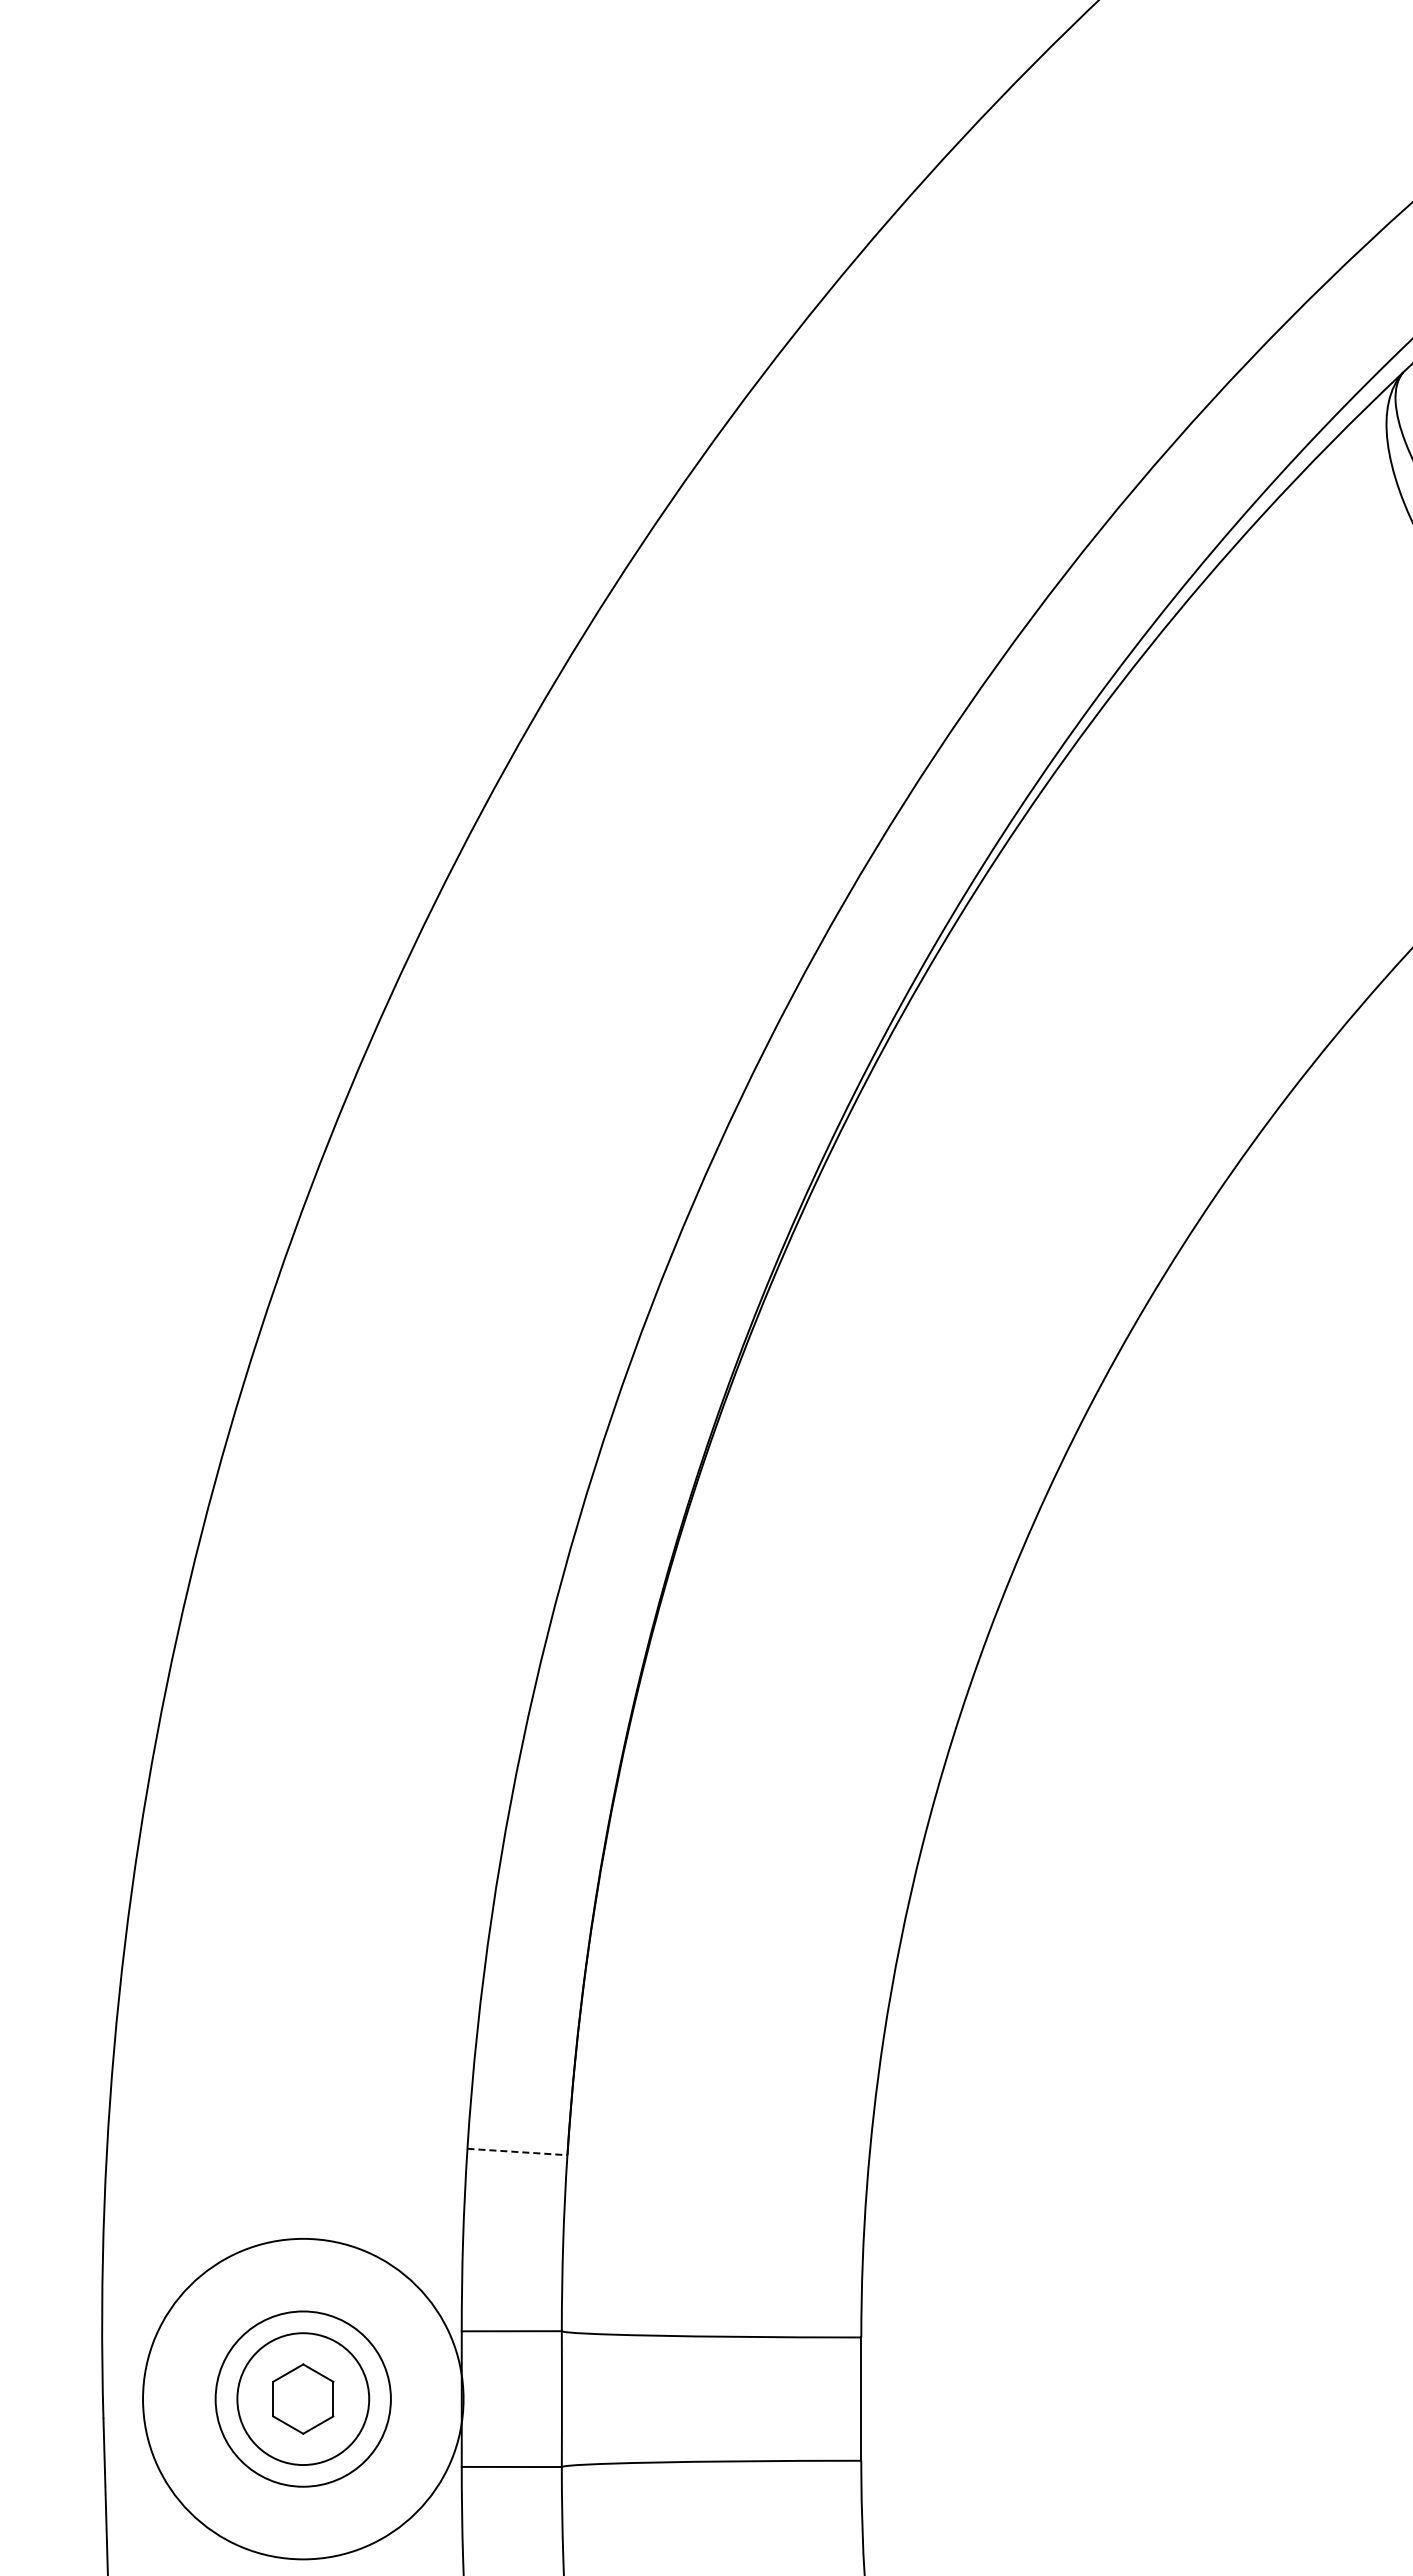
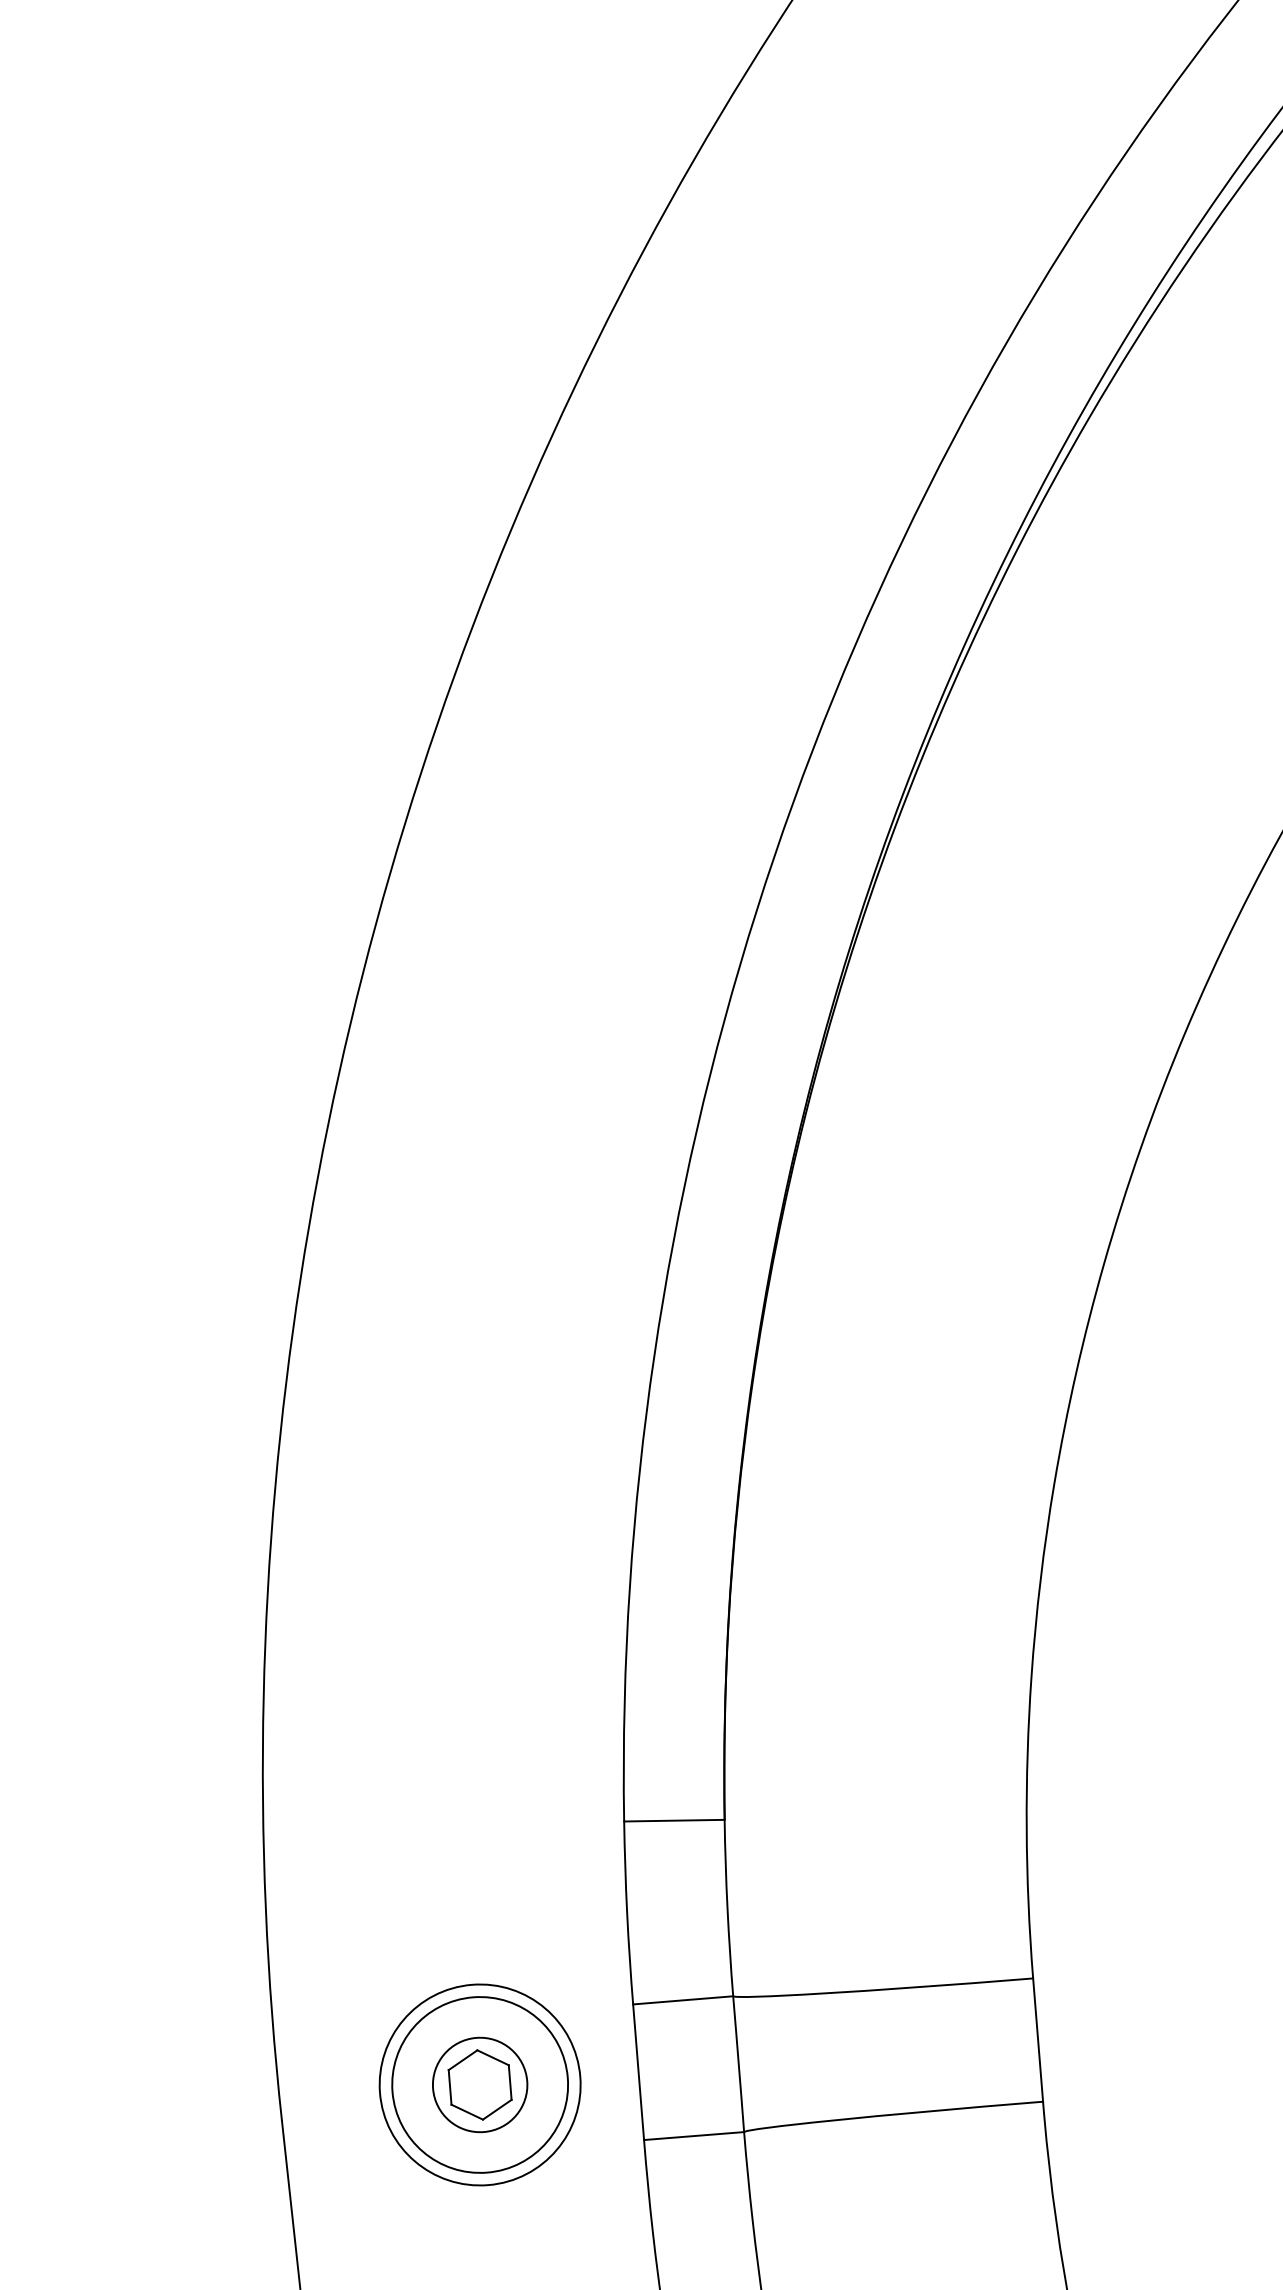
line: (517, 2152) -> (674, 1821), dashed -> solid
circle: (303, 2398) -> (480, 2084), size x0.62
circle: (303, 2399) -> (480, 2085), size x0.71

